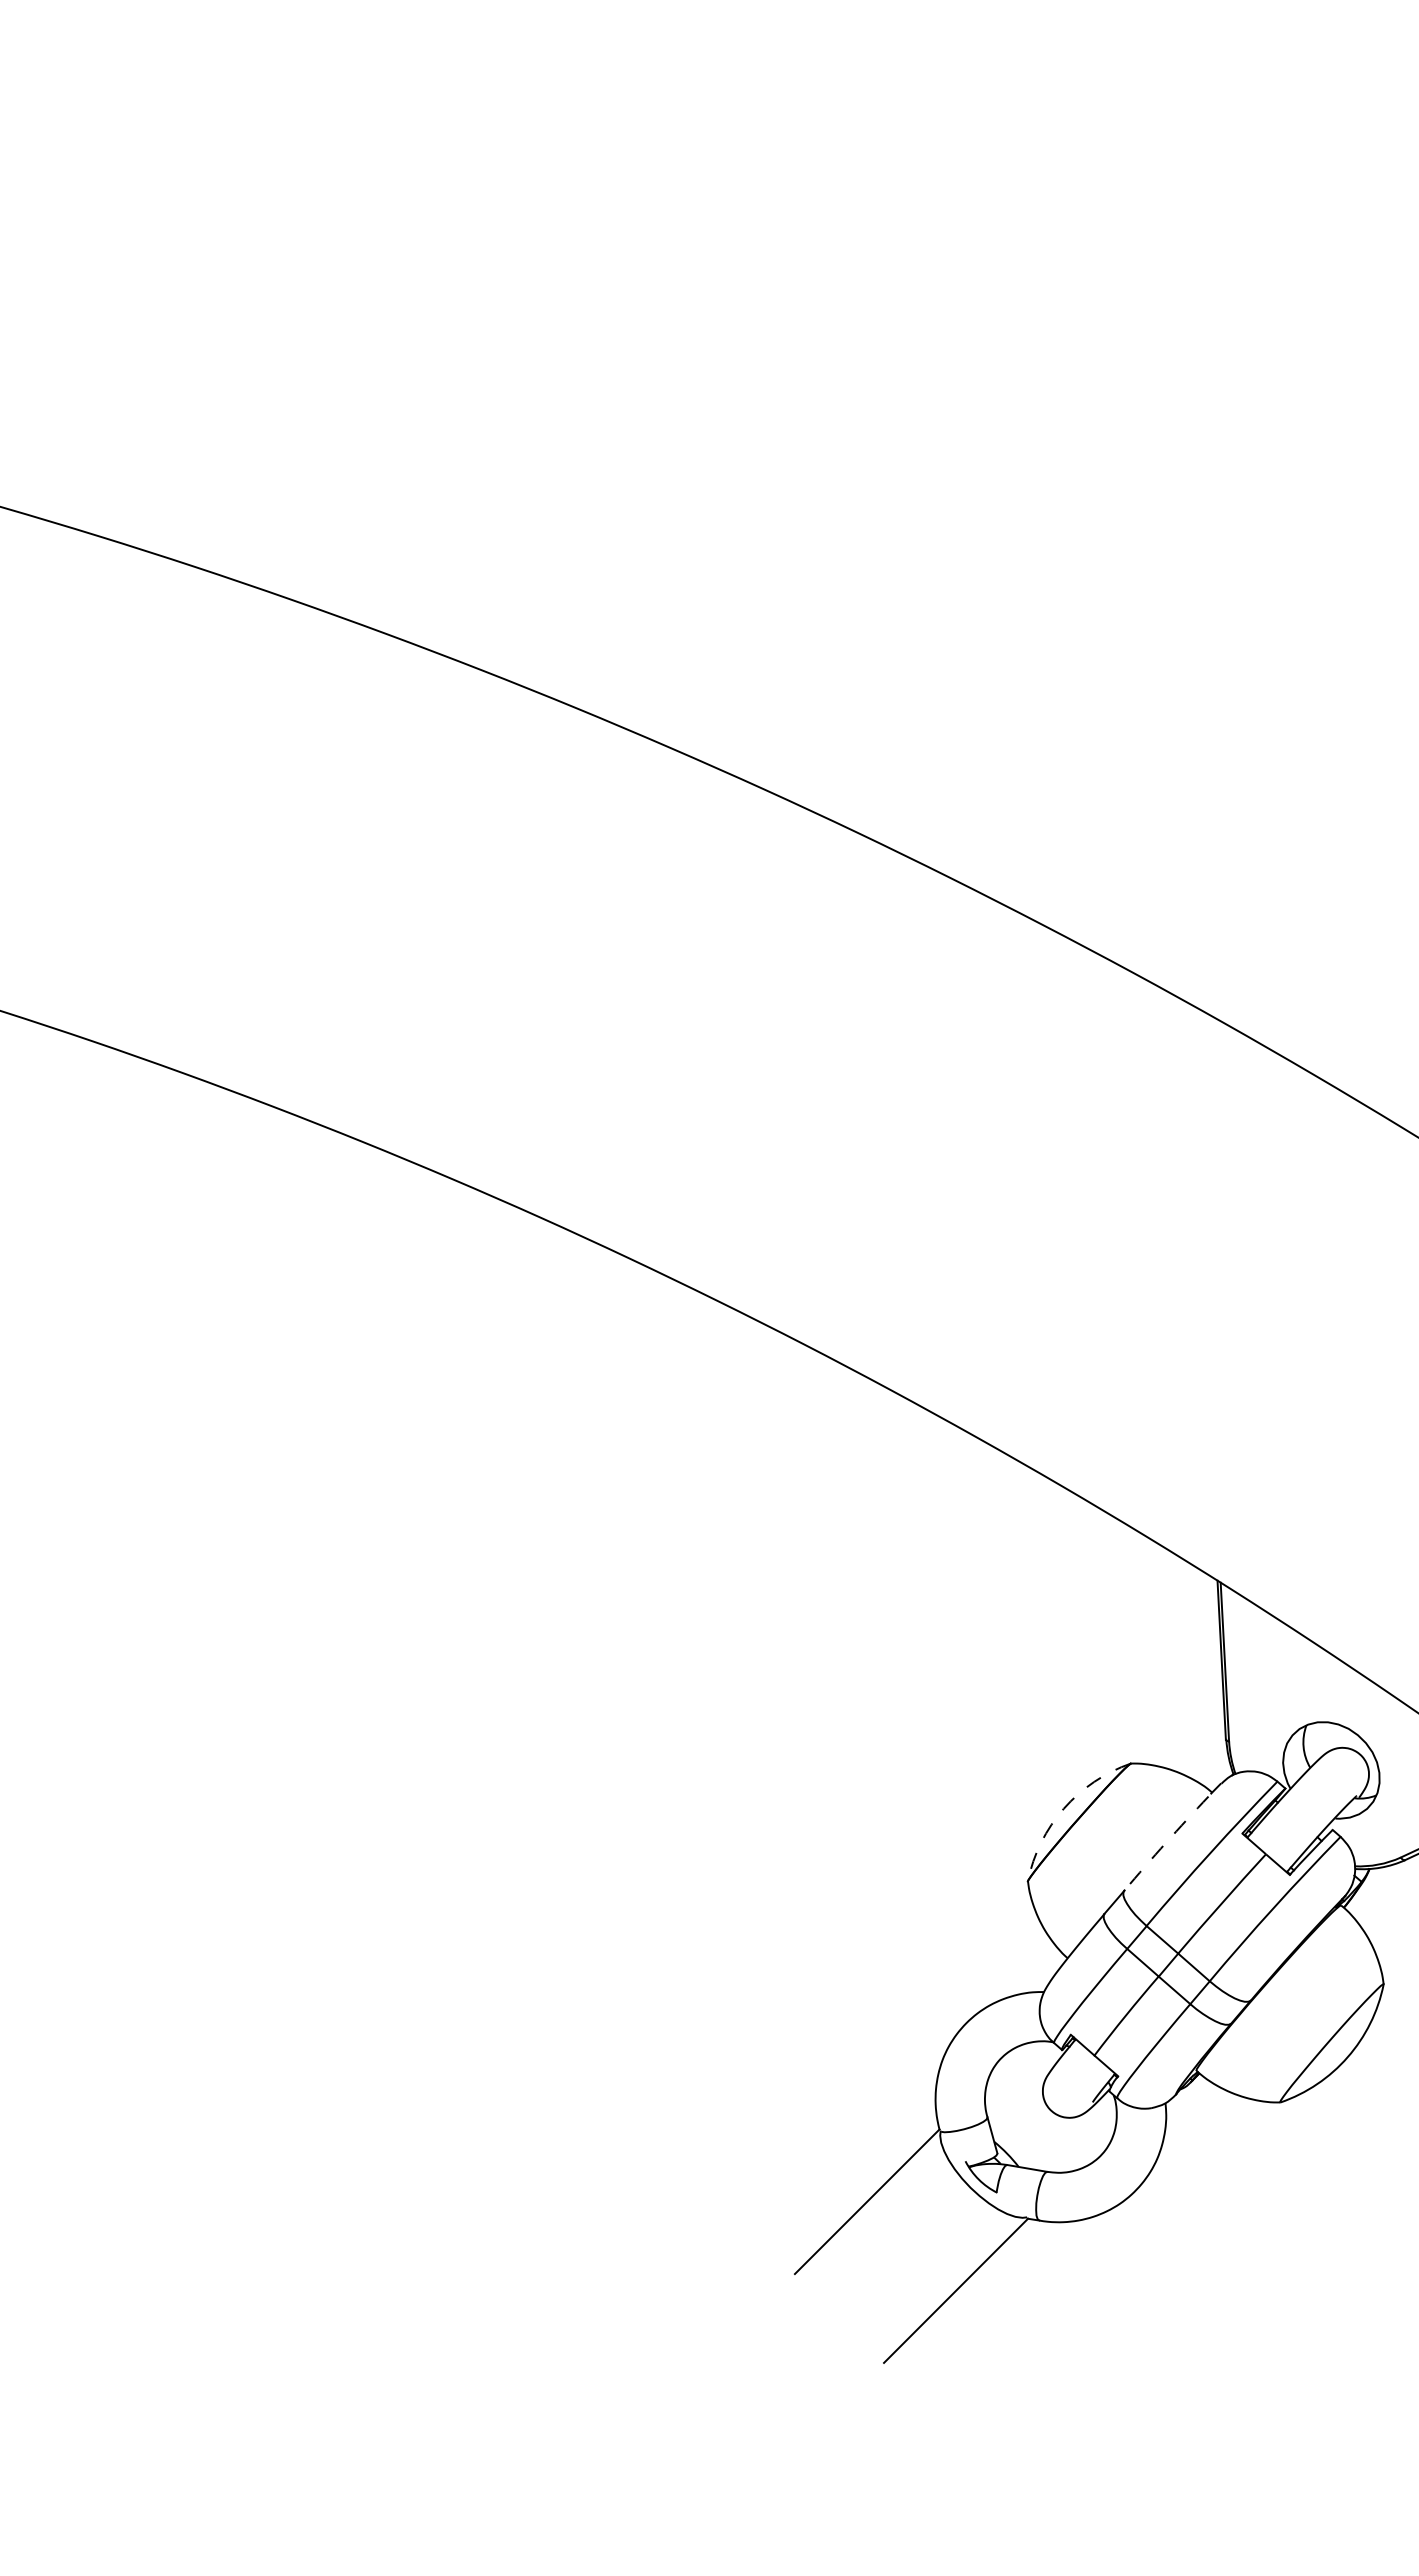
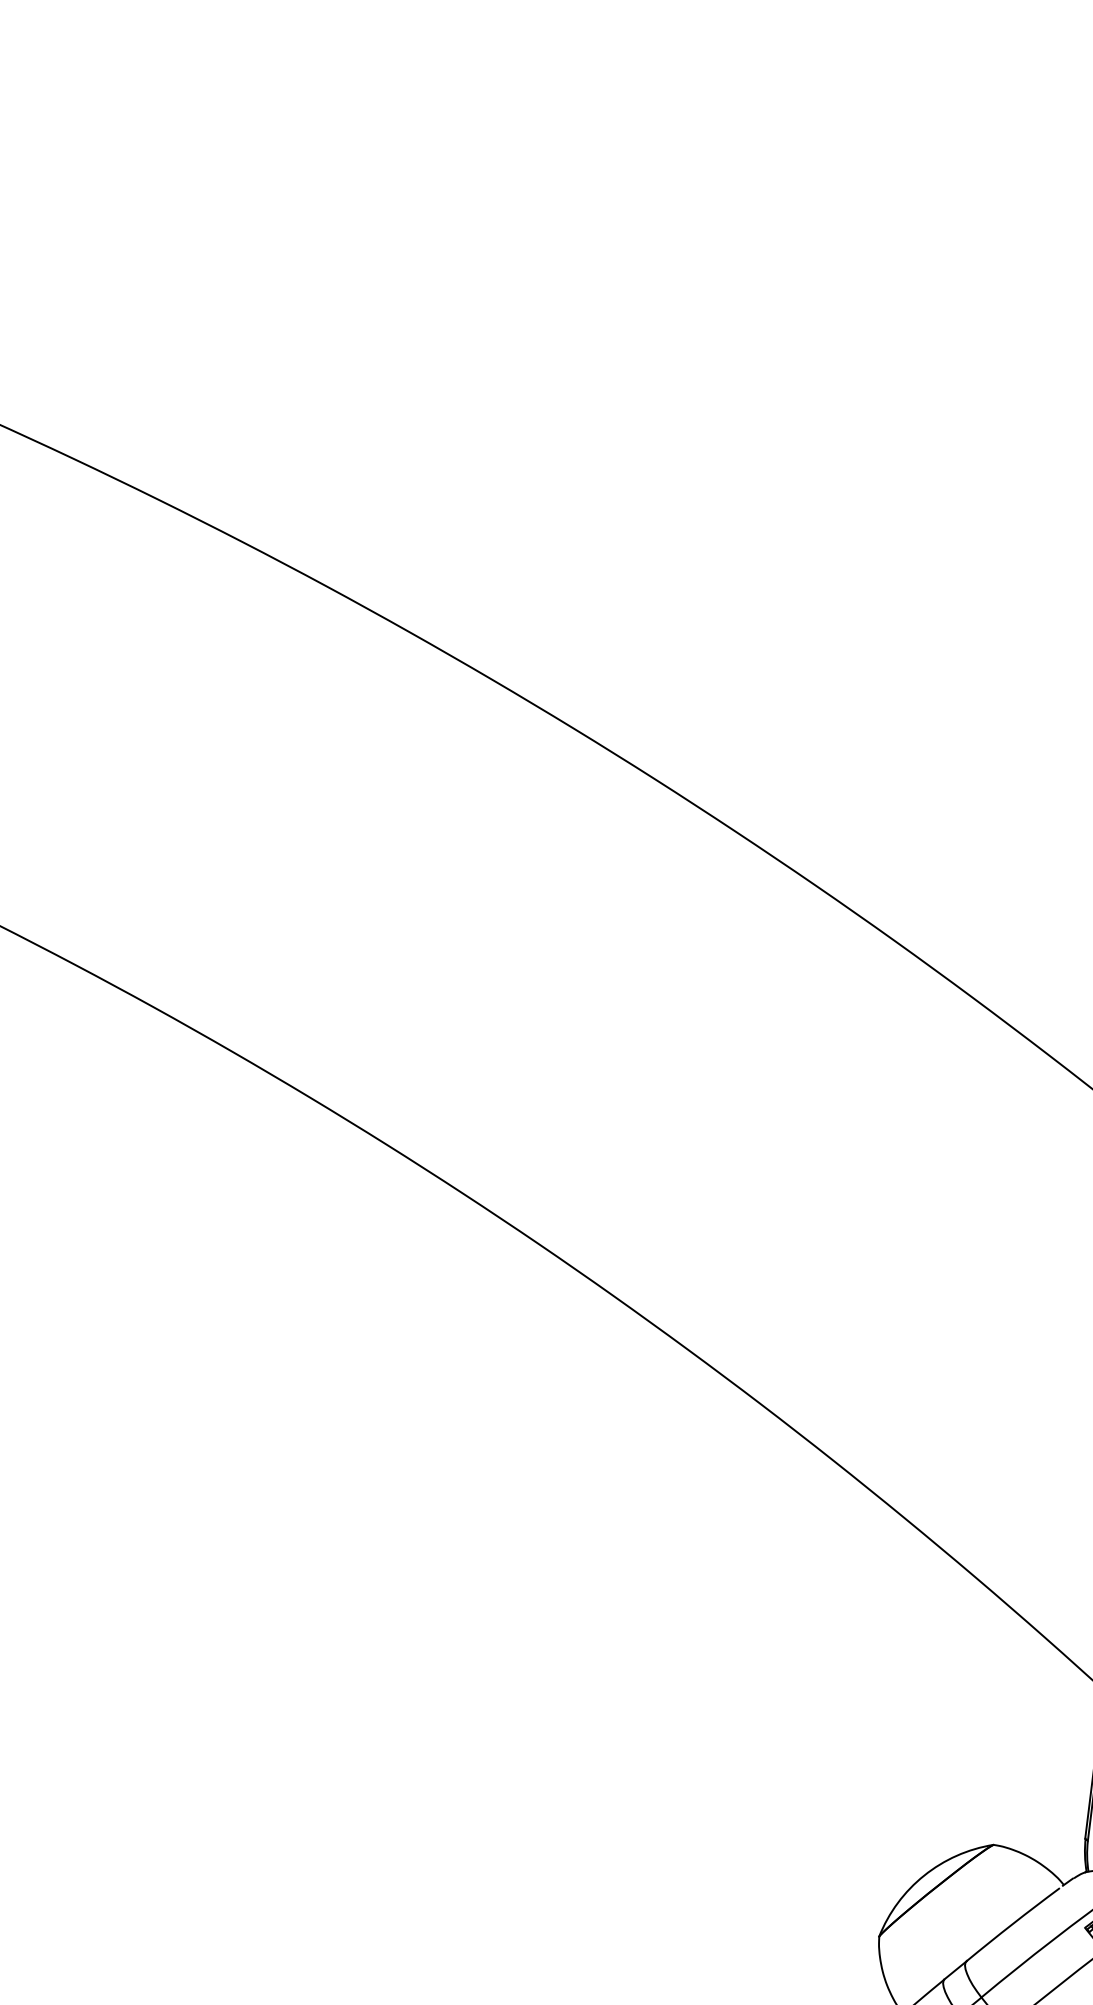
arc: (1063, 1808) -> (924, 1875), dashed -> solid
arc: (1165, 1842) -> (1012, 1923), dashed -> solid

